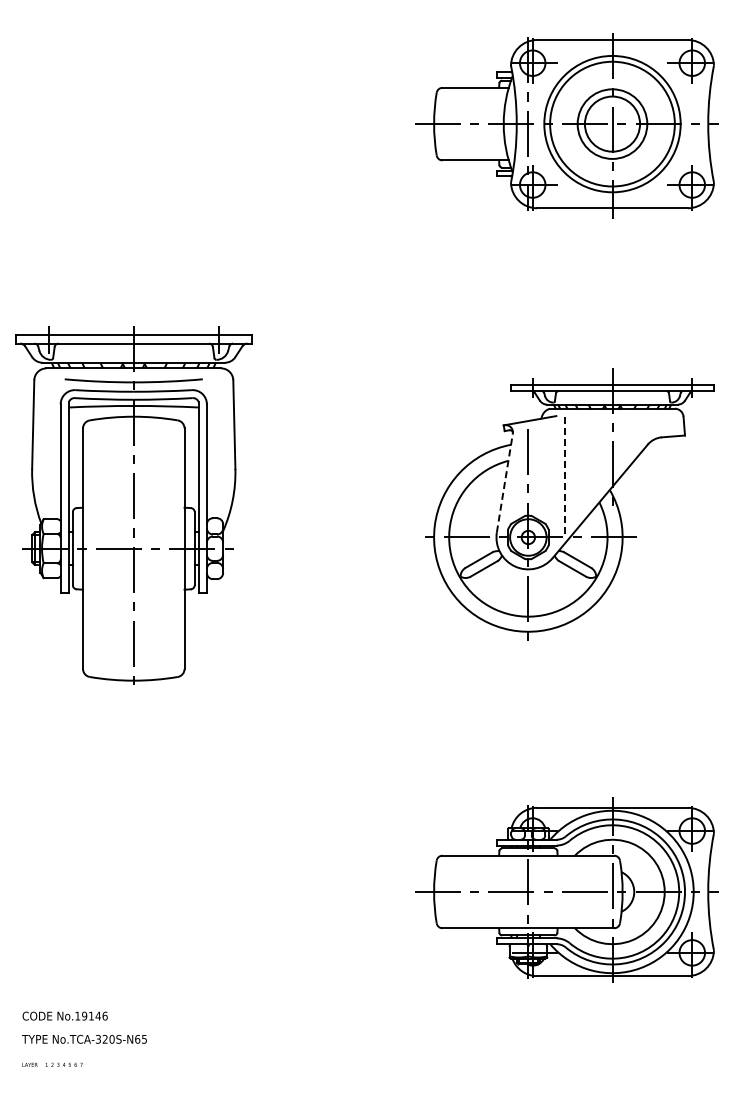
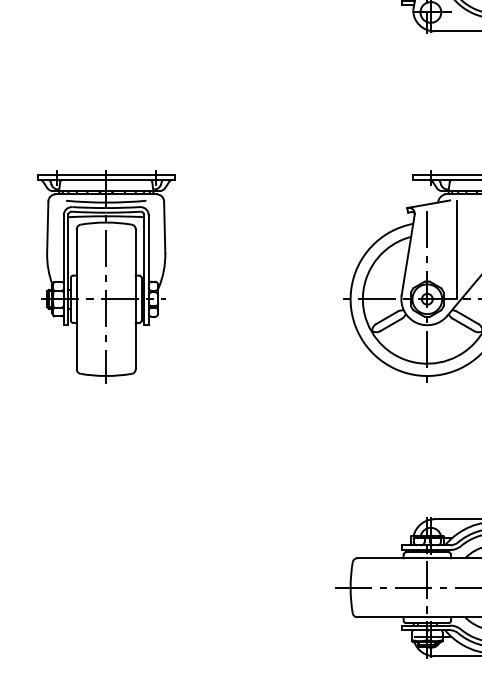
line: (564, 477) -> (456, 250), dashed -> solid
line: (504, 482) -> (407, 254), dashed -> solid
part: (133, 509) -> (105, 276), size x0.71

